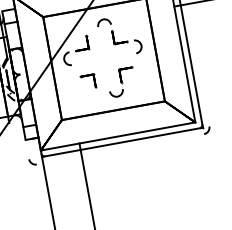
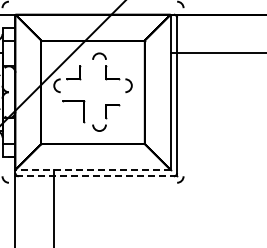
part: (88, 81) -> (73, 111), size x1.6
line: (118, 136) -> (93, 169), solid -> dashed
line: (122, 142) -> (96, 176), solid -> dashed

